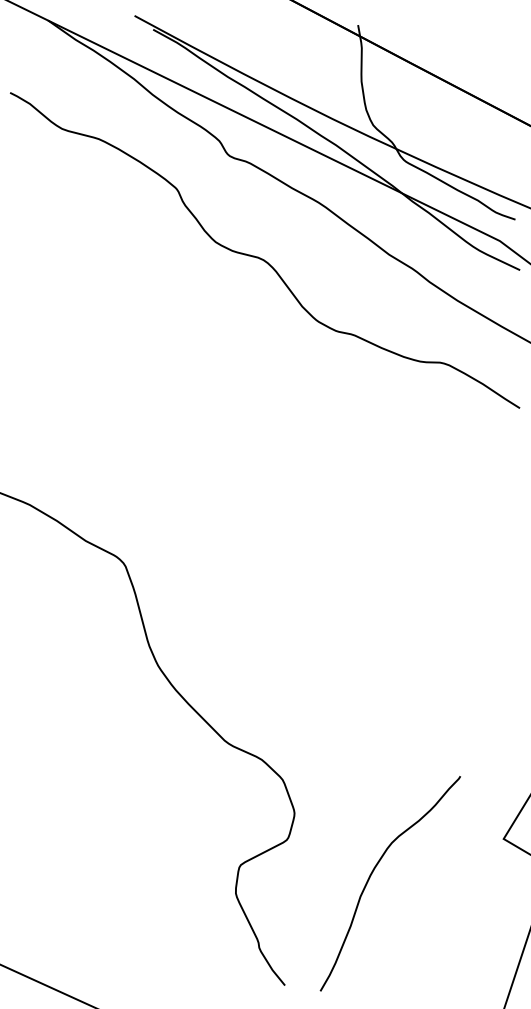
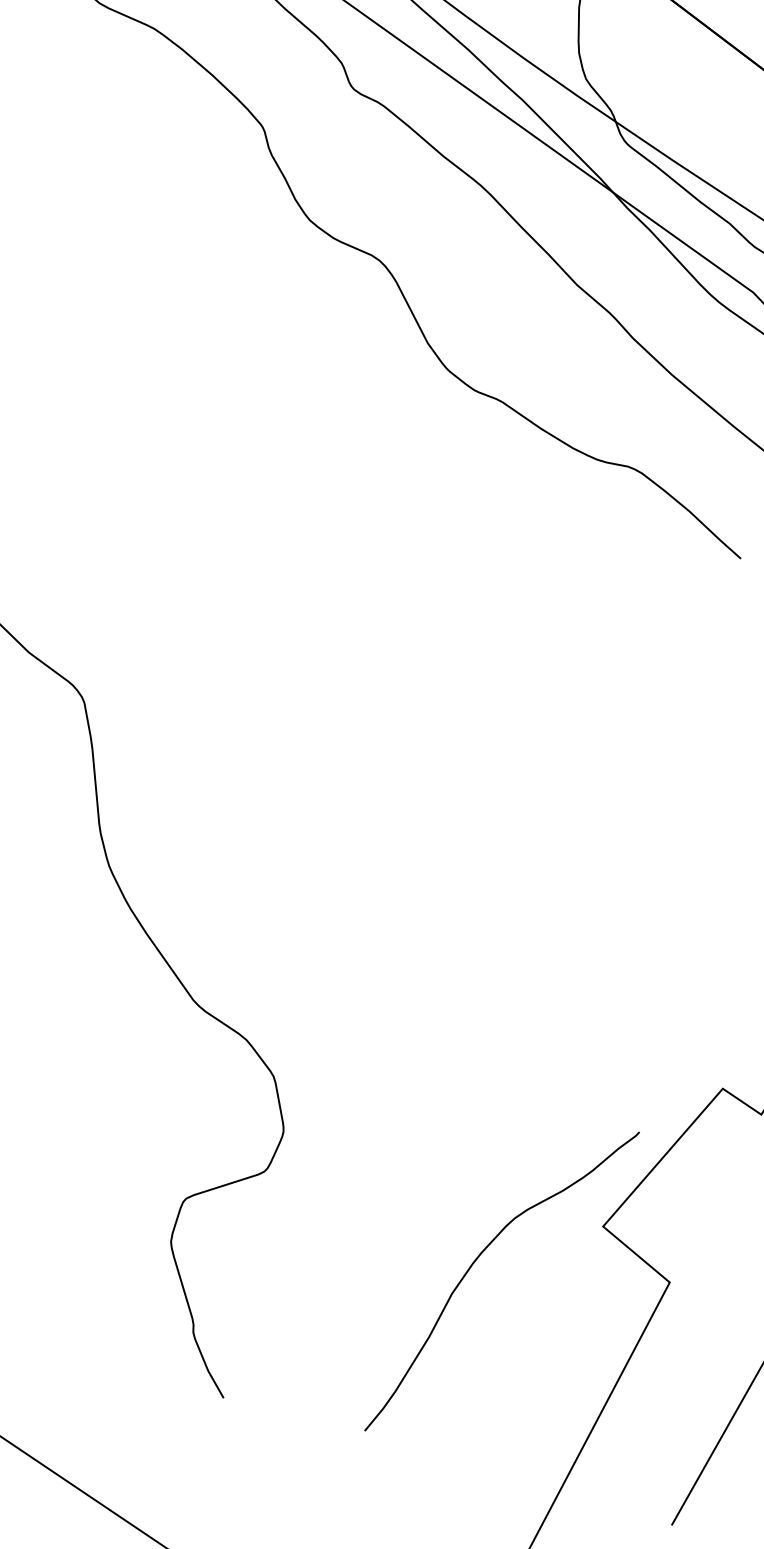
curve: (372, 874) -> (476, 1262), moved

